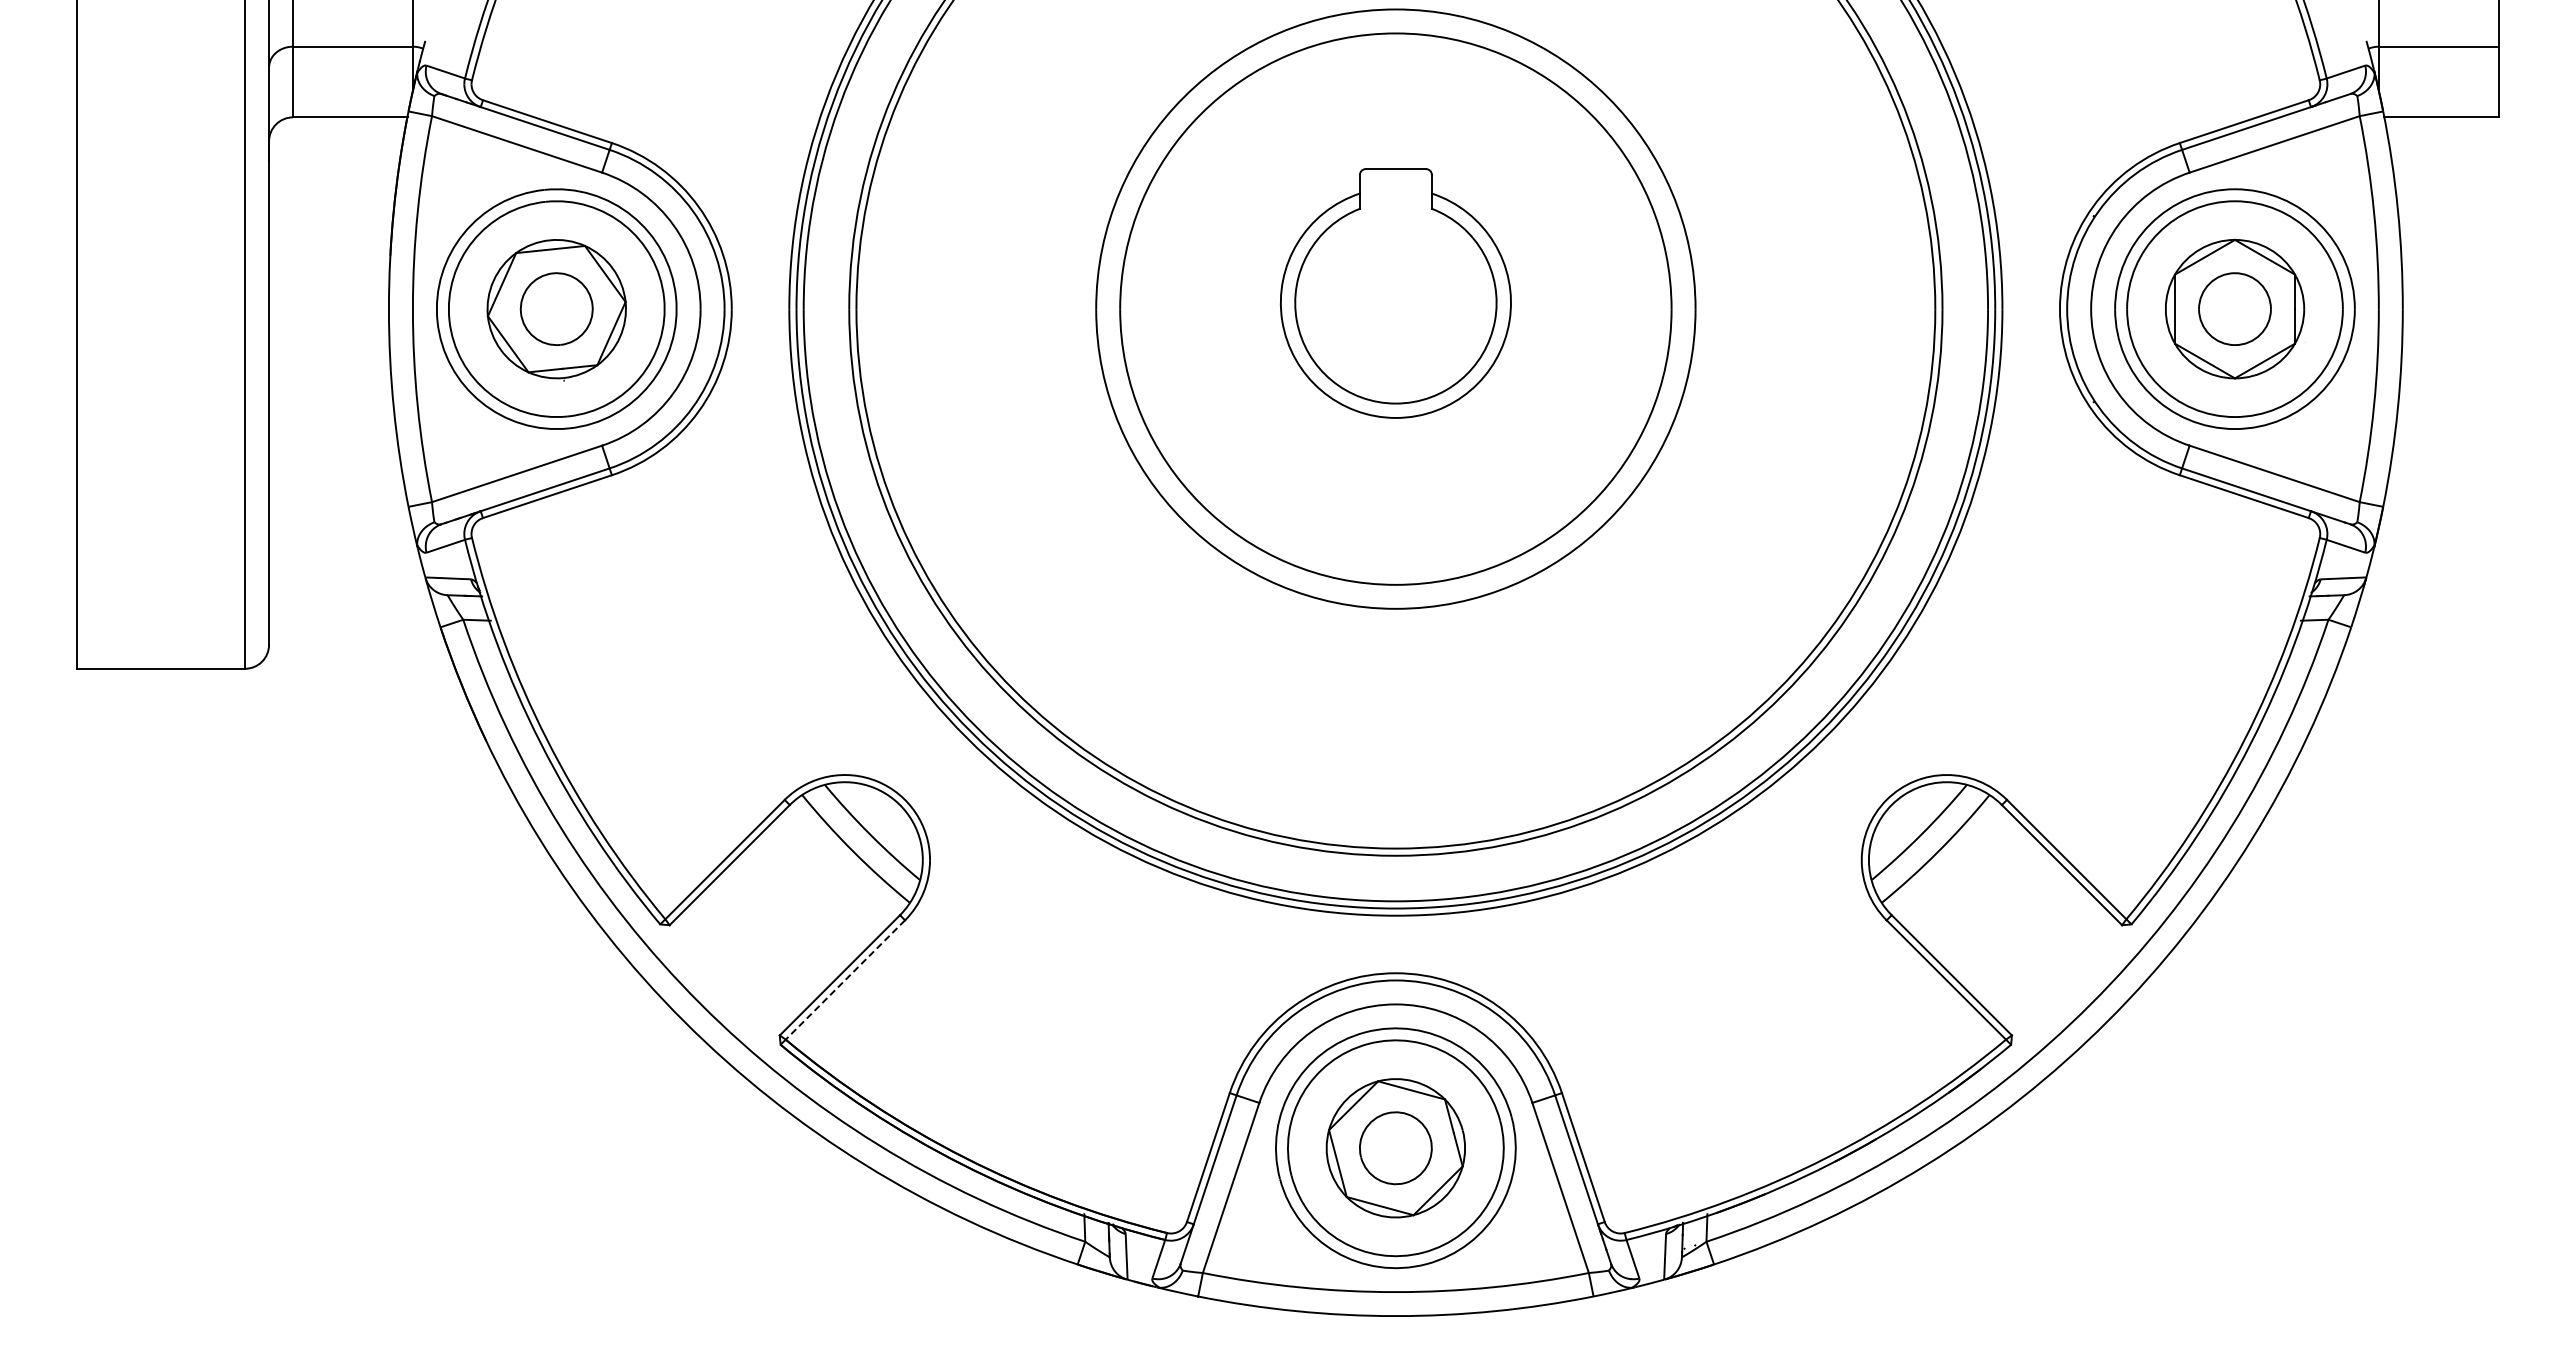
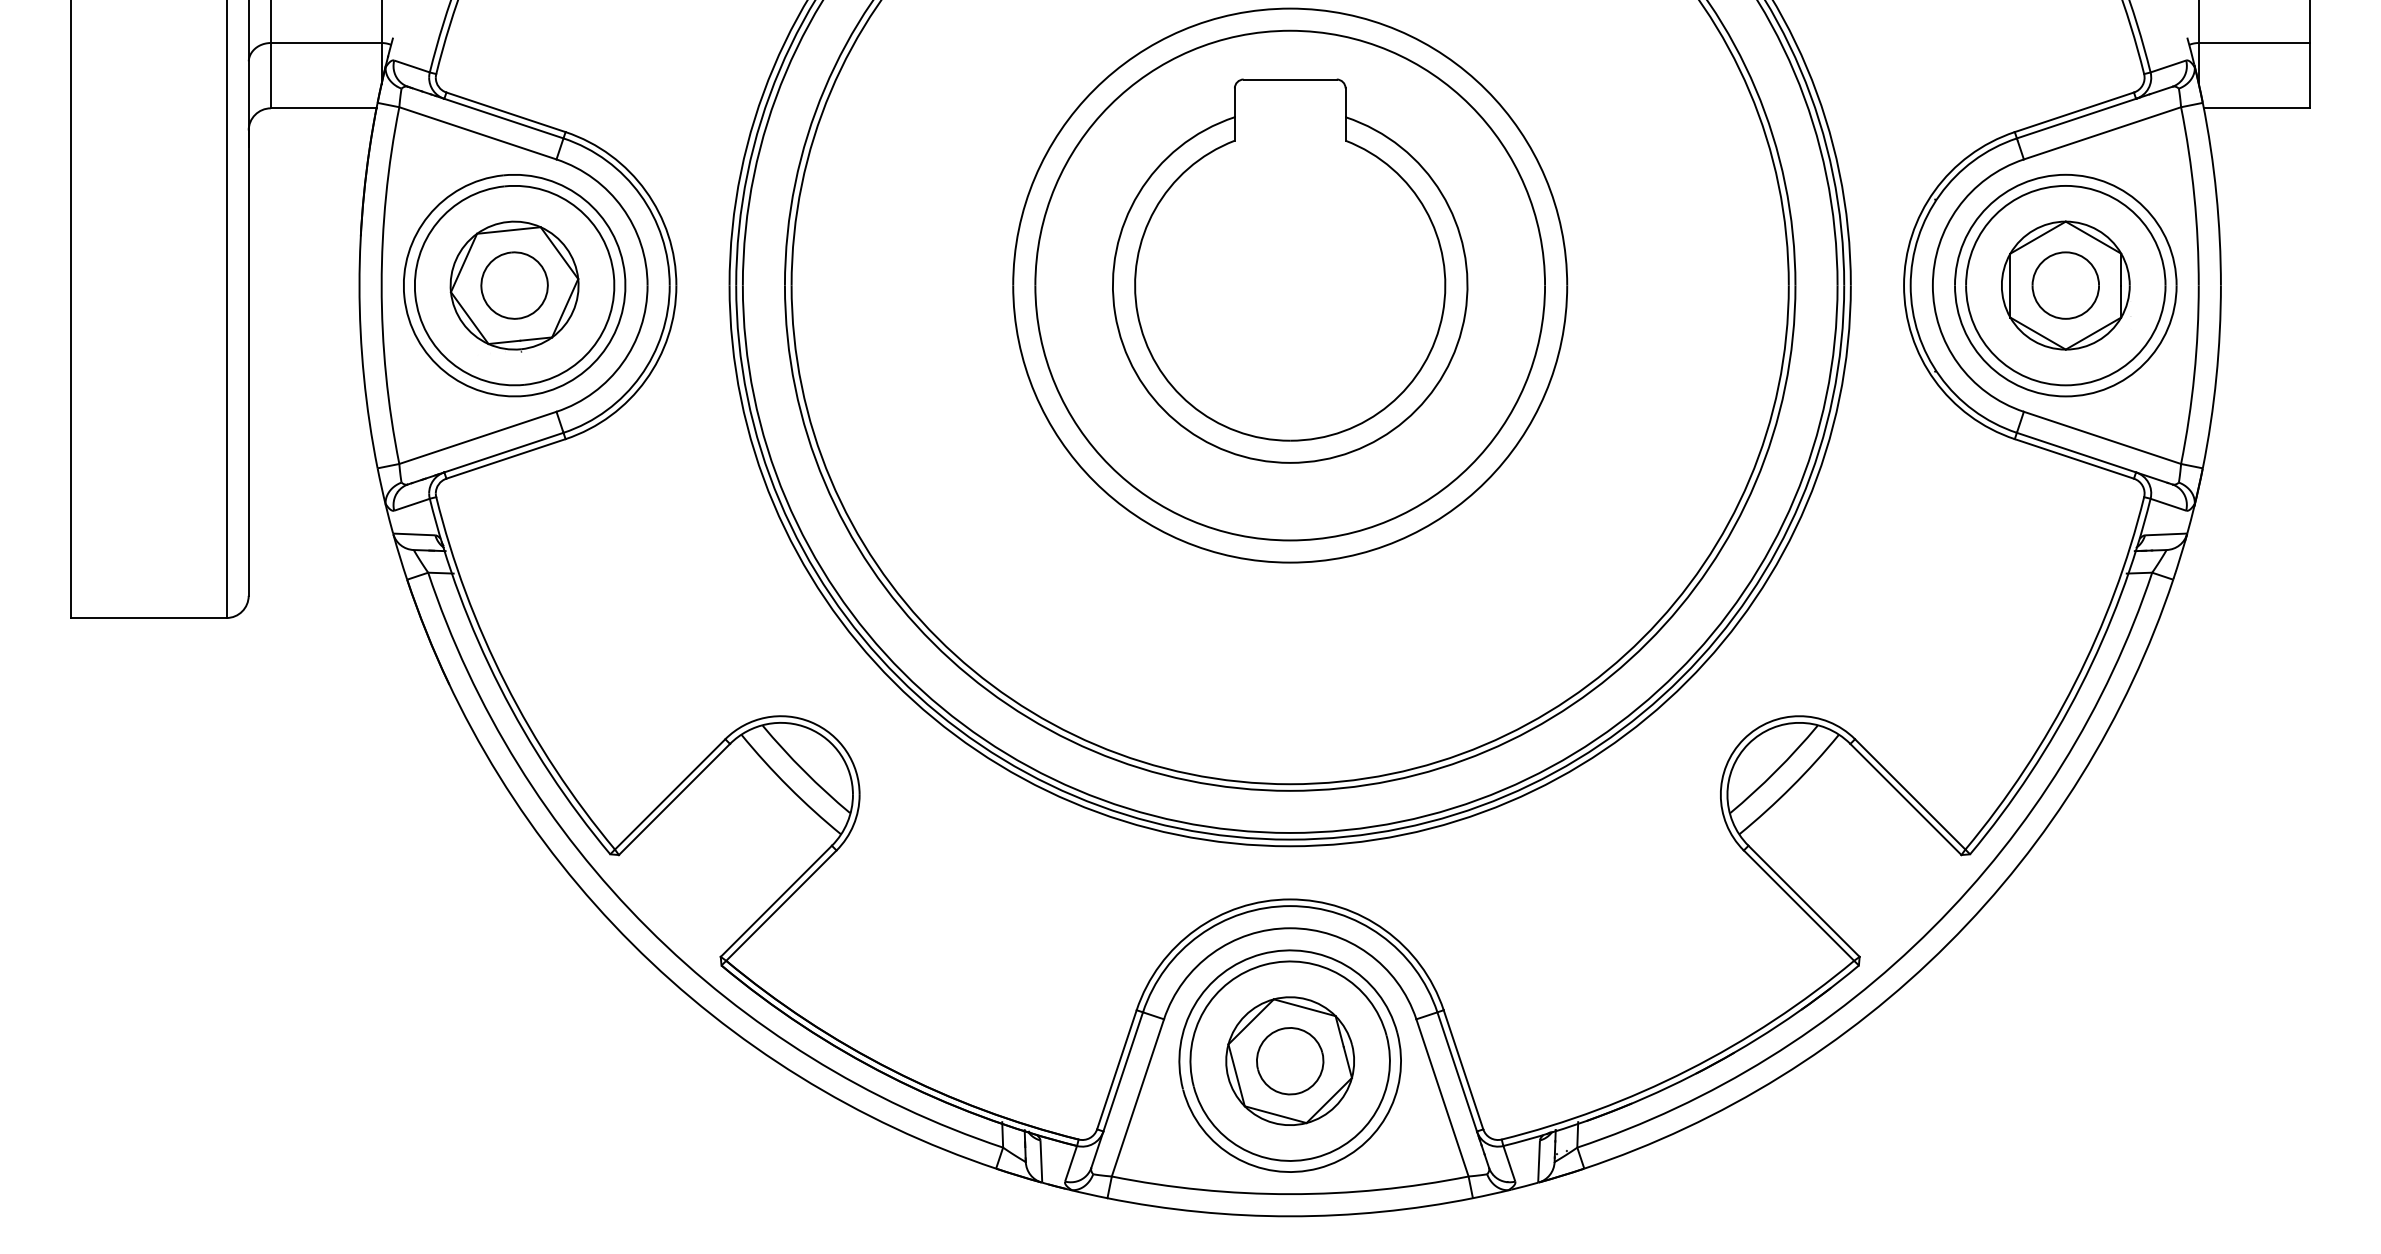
part: (1395, 293) -> (1289, 271), size x1.67
line: (845, 980) -> (781, 906), dashed -> solid

